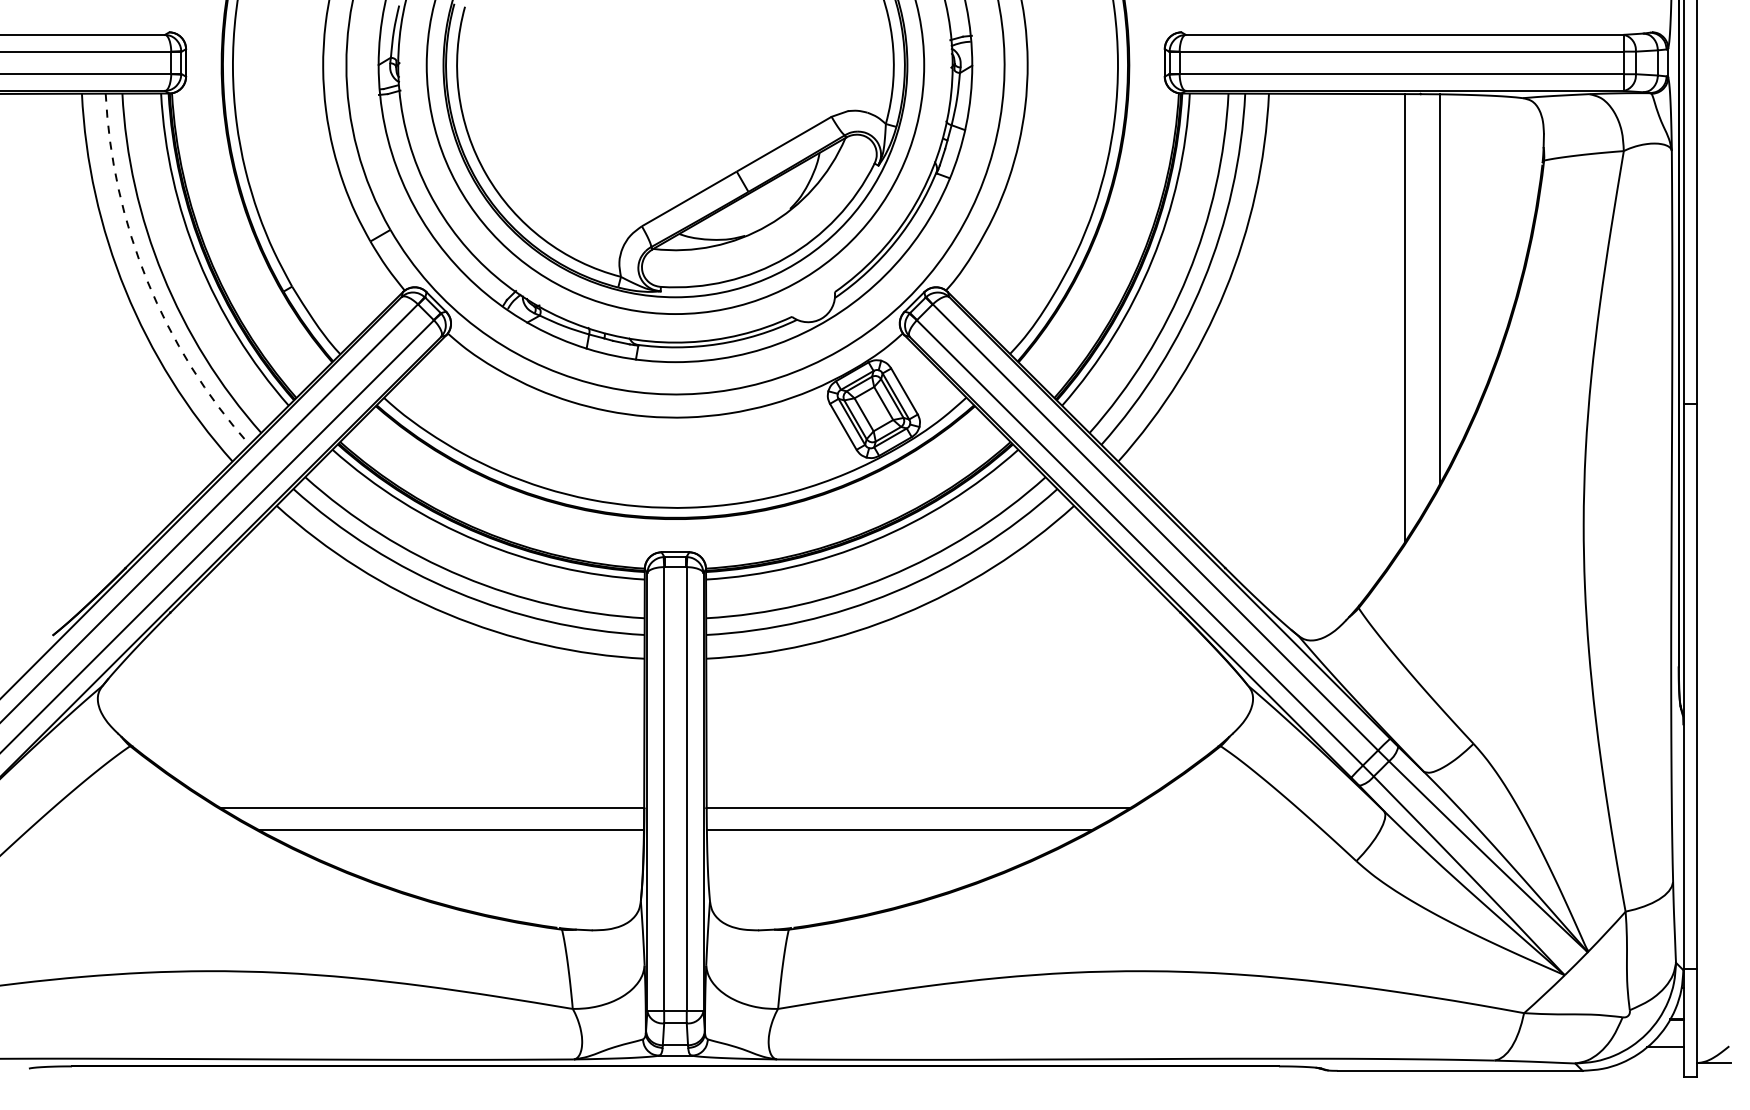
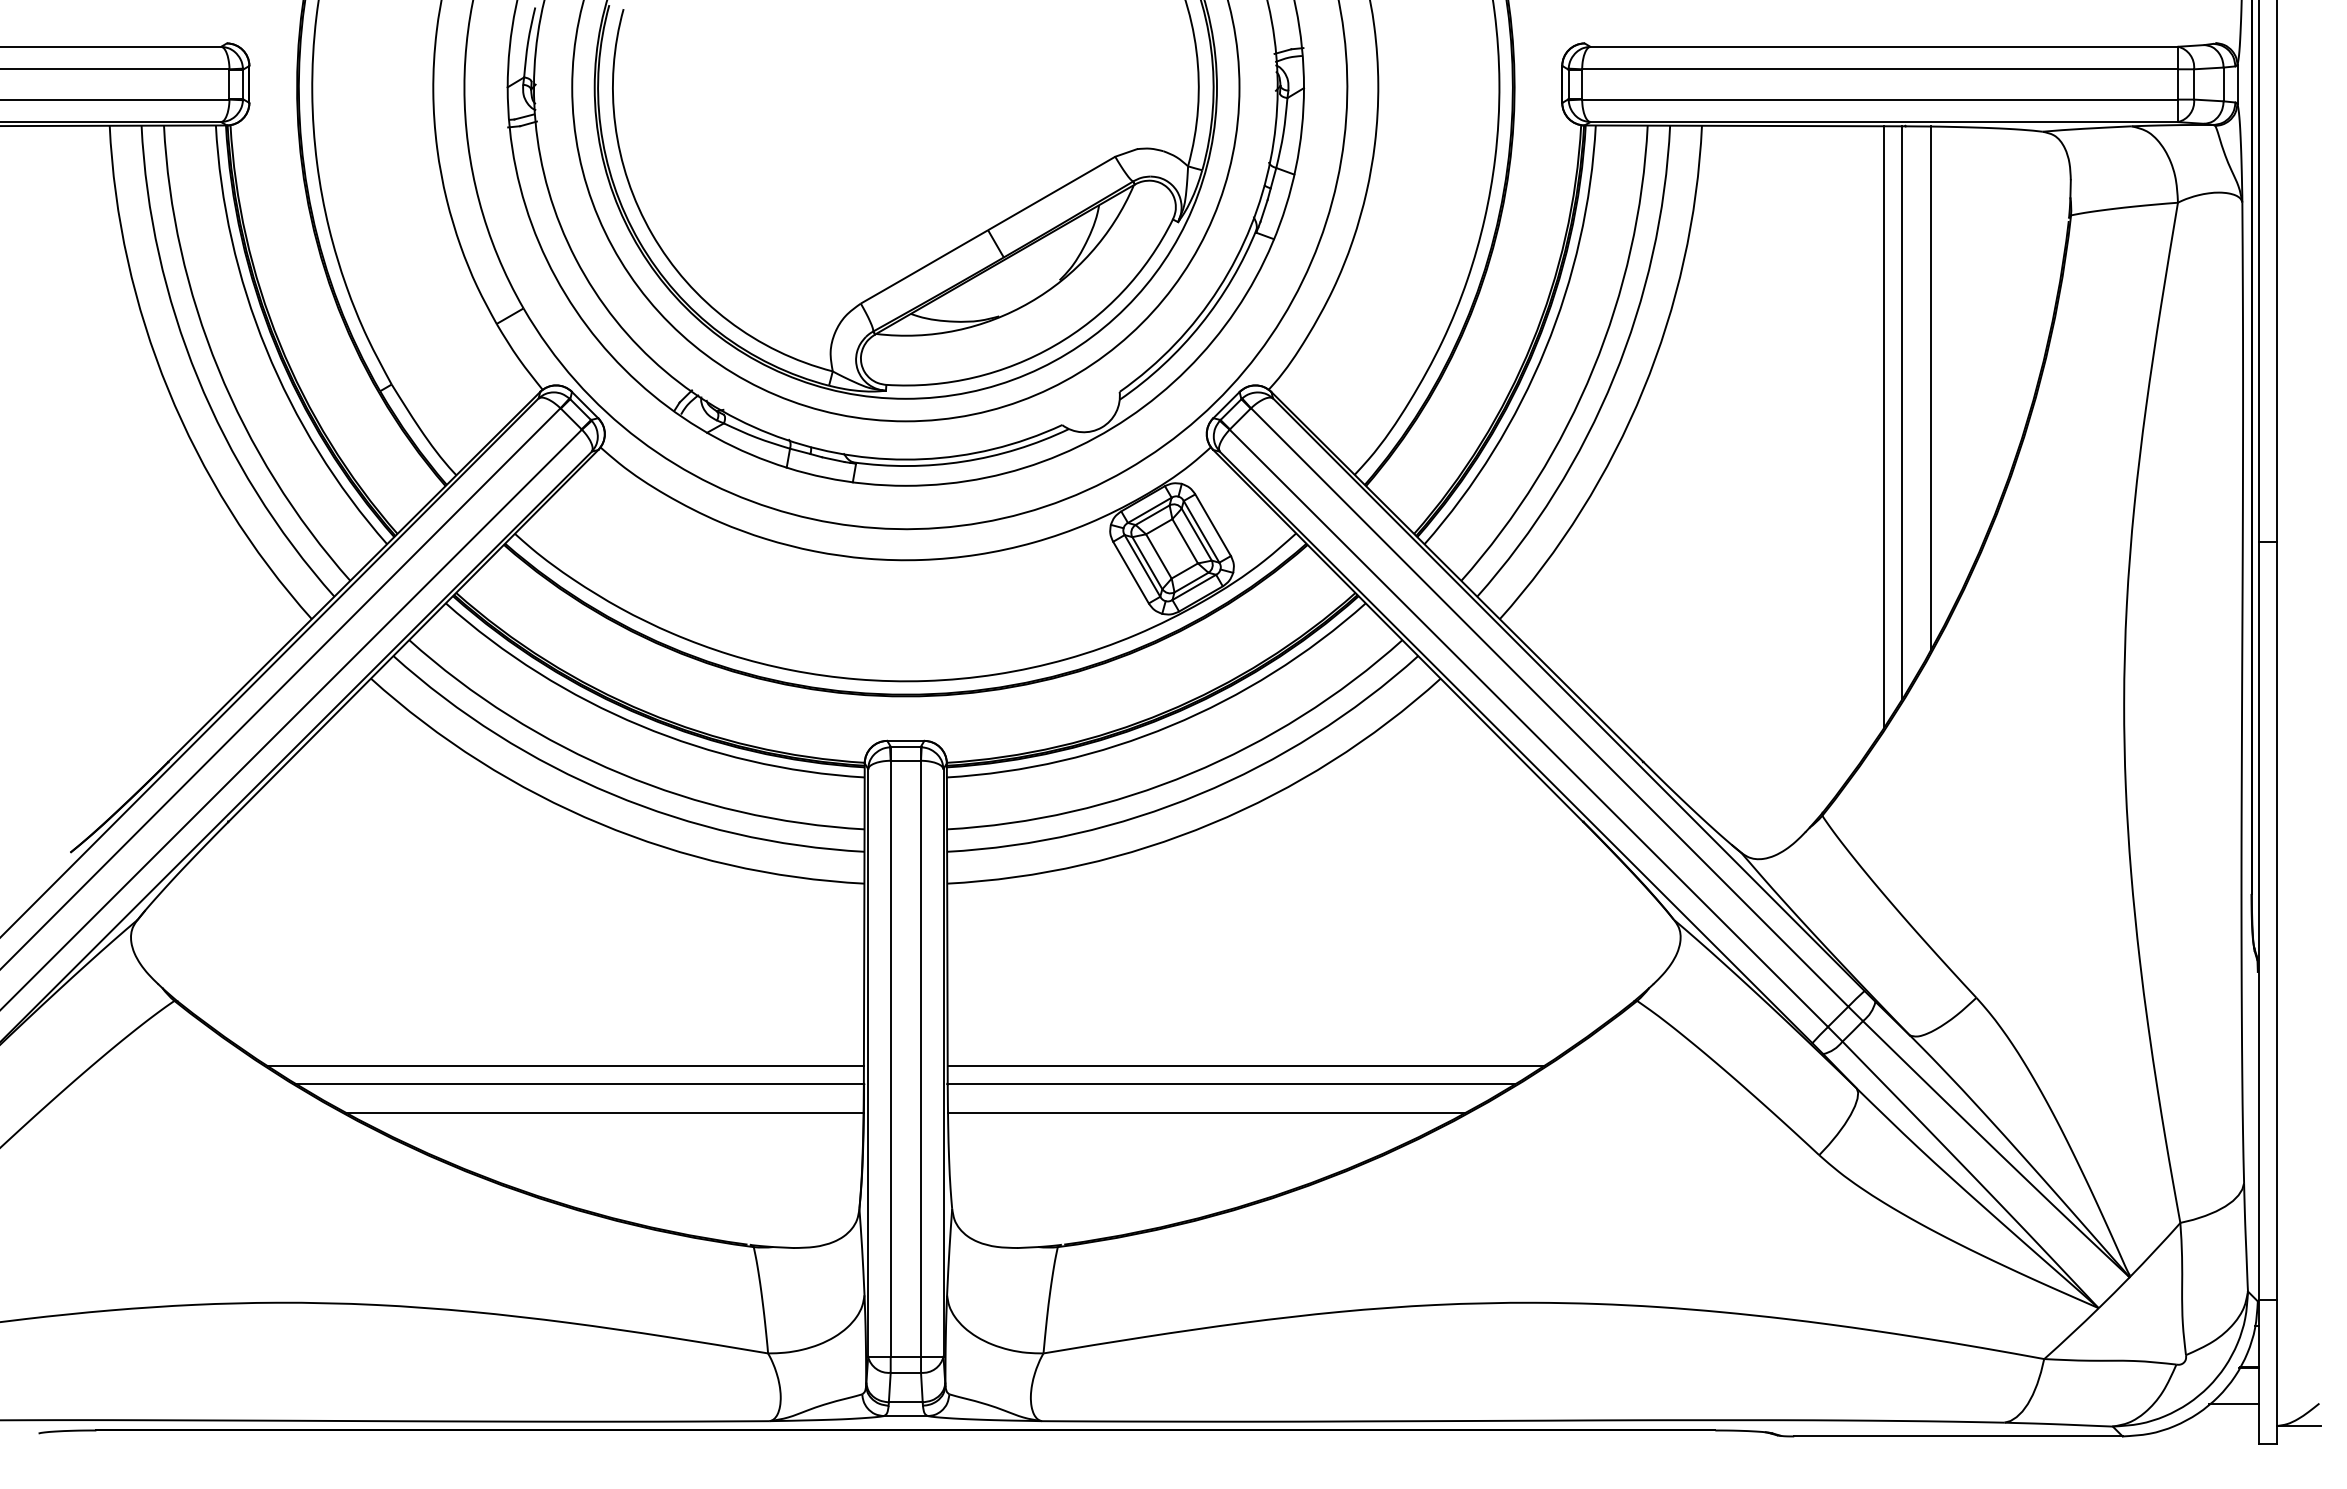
arc: (147, 281) -> (197, 377), dashed -> solid
line: (1418, 307) -> (1902, 412), added
line: (421, 795) -> (565, 1066), added
line: (928, 795) -> (1245, 1066), added

